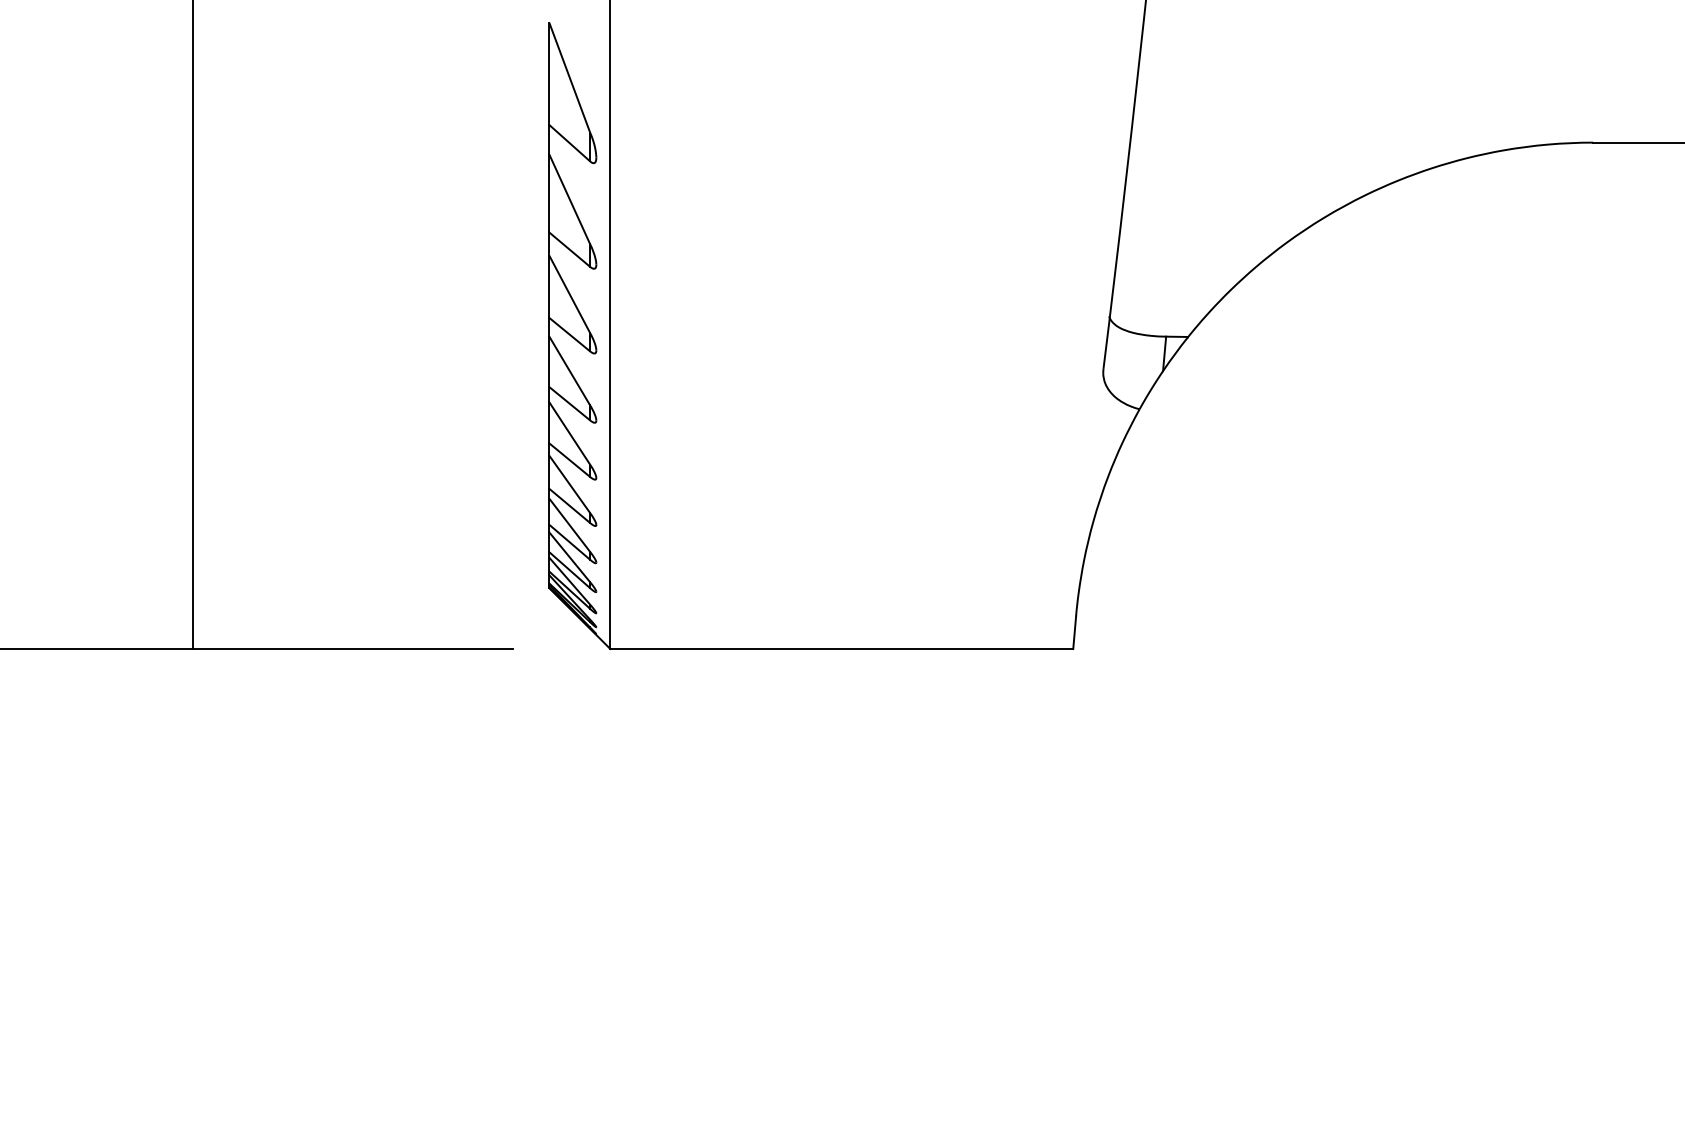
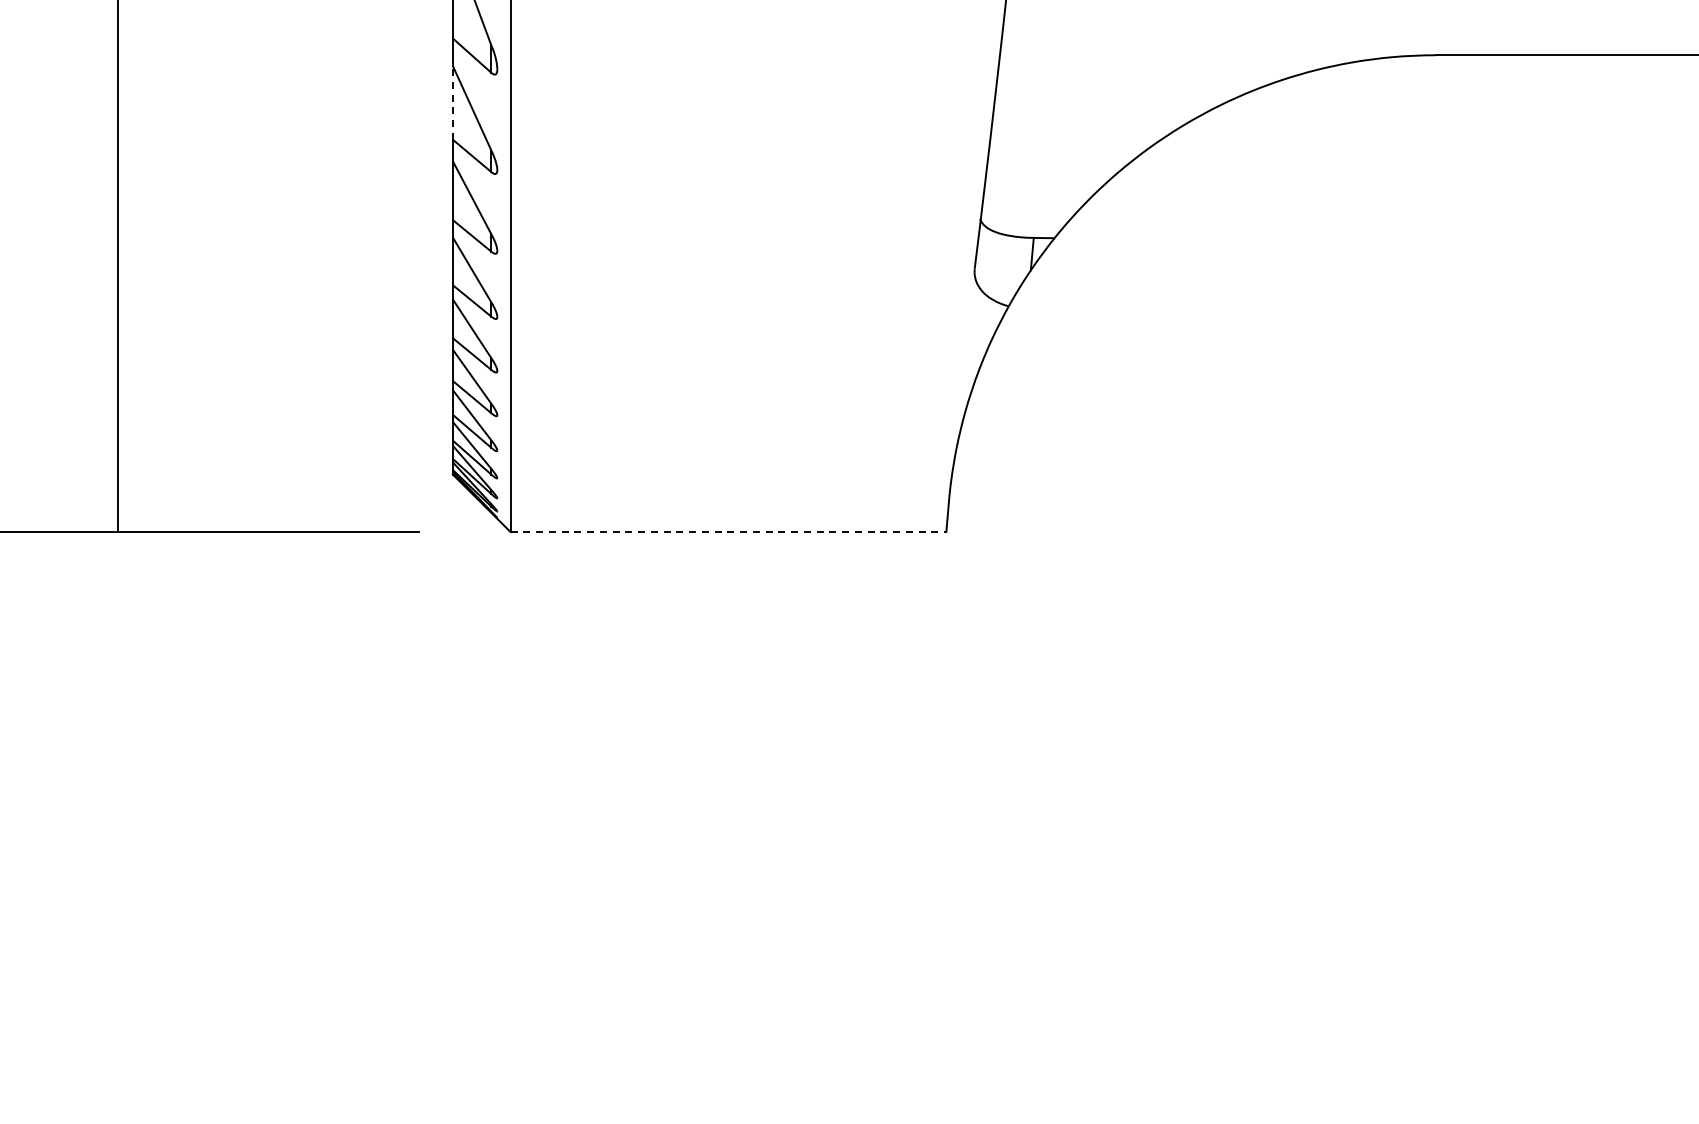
line: (549, 193) -> (453, 103), solid -> dashed
line: (841, 649) -> (728, 532), solid -> dashed

